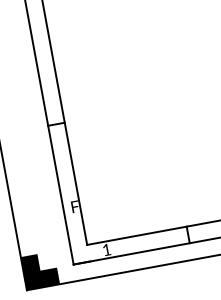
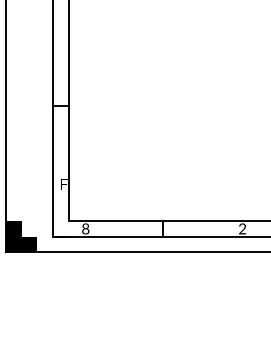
text: (106, 249) -> (85, 228), 1 -> 8

